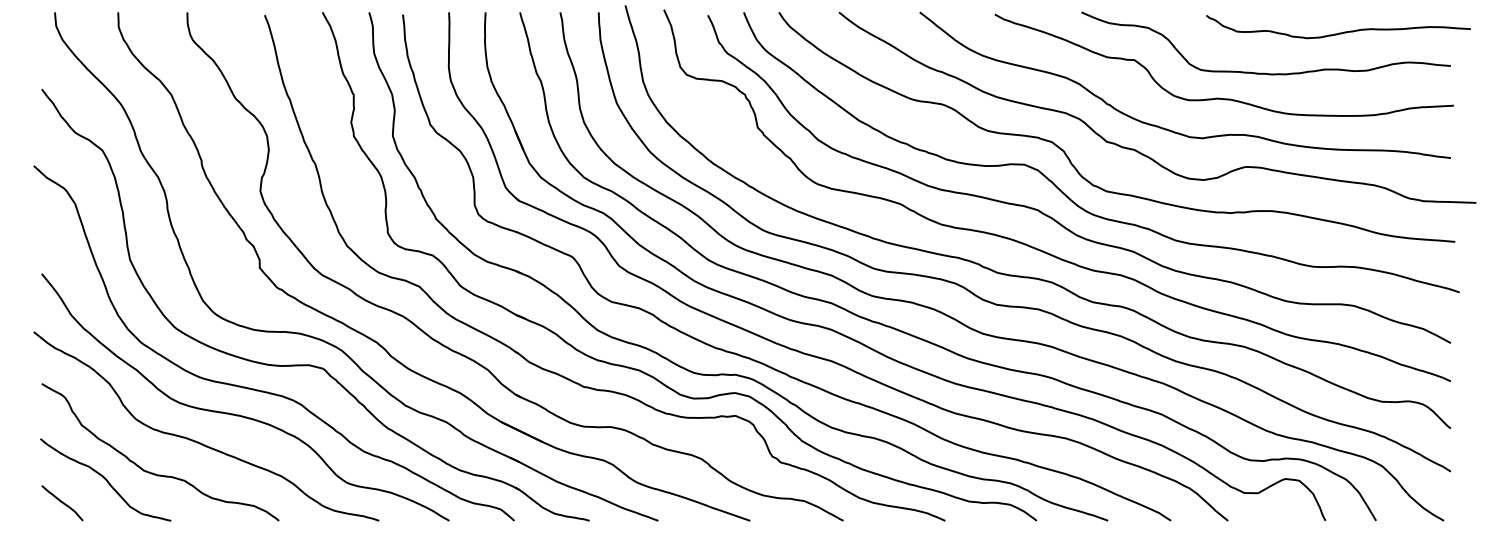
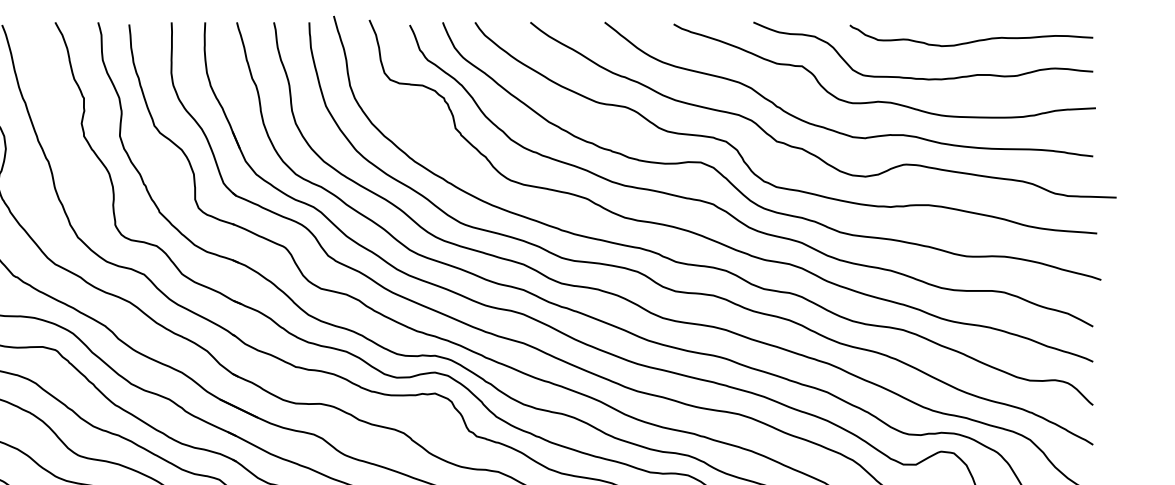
curve: (1339, 32) -> (972, 40), moved

